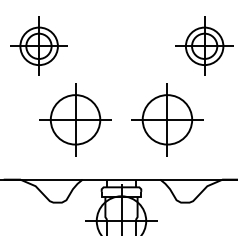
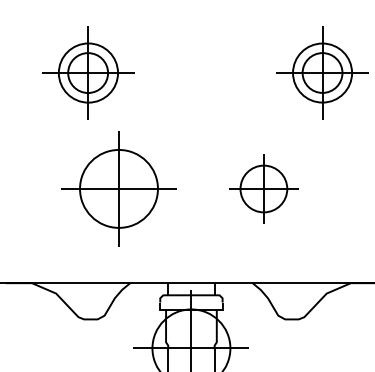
part: (38, 45) -> (87, 71), moved
part: (167, 119) -> (263, 188), size x0.6

